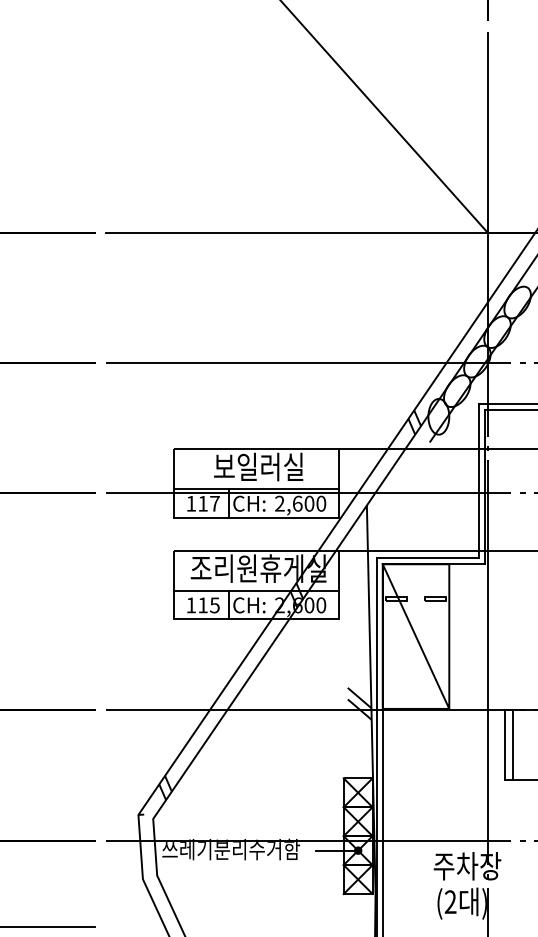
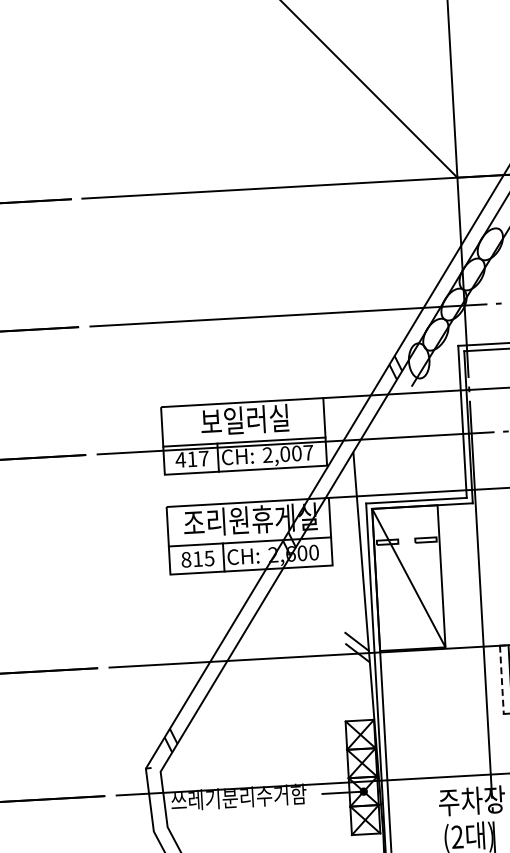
text: (190, 503) -> (179, 459), 117 -> 417
text: (309, 503) -> (296, 453), 2,600 -> 2,007
text: (191, 605) -> (186, 559), 115 -> 815
line: (504, 745) -> (501, 680), solid -> dashed

